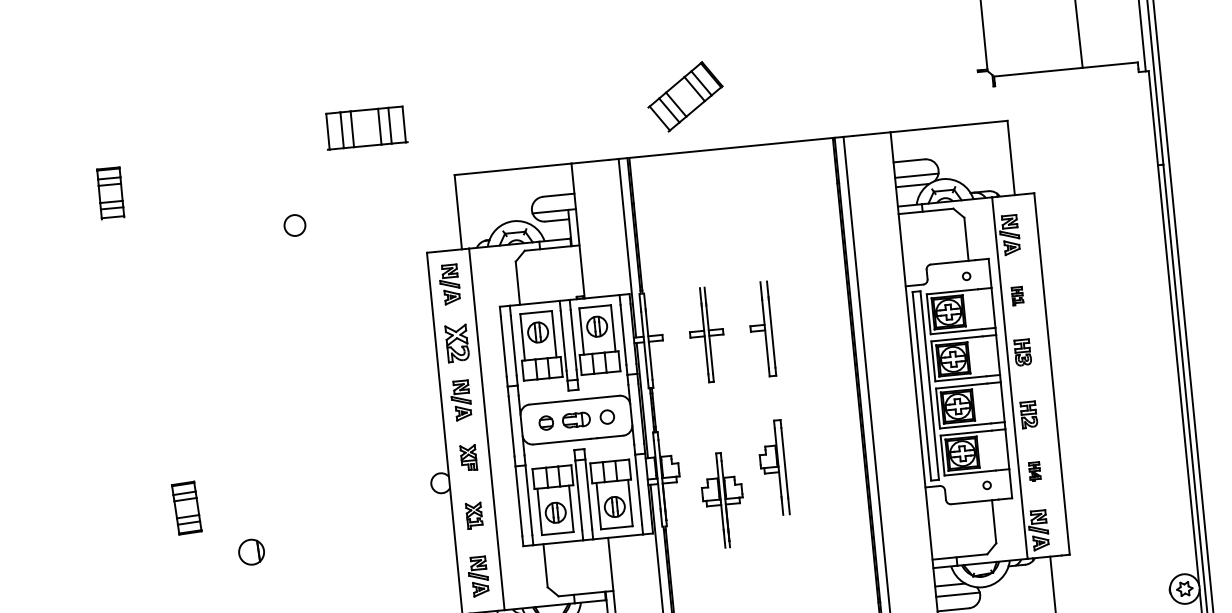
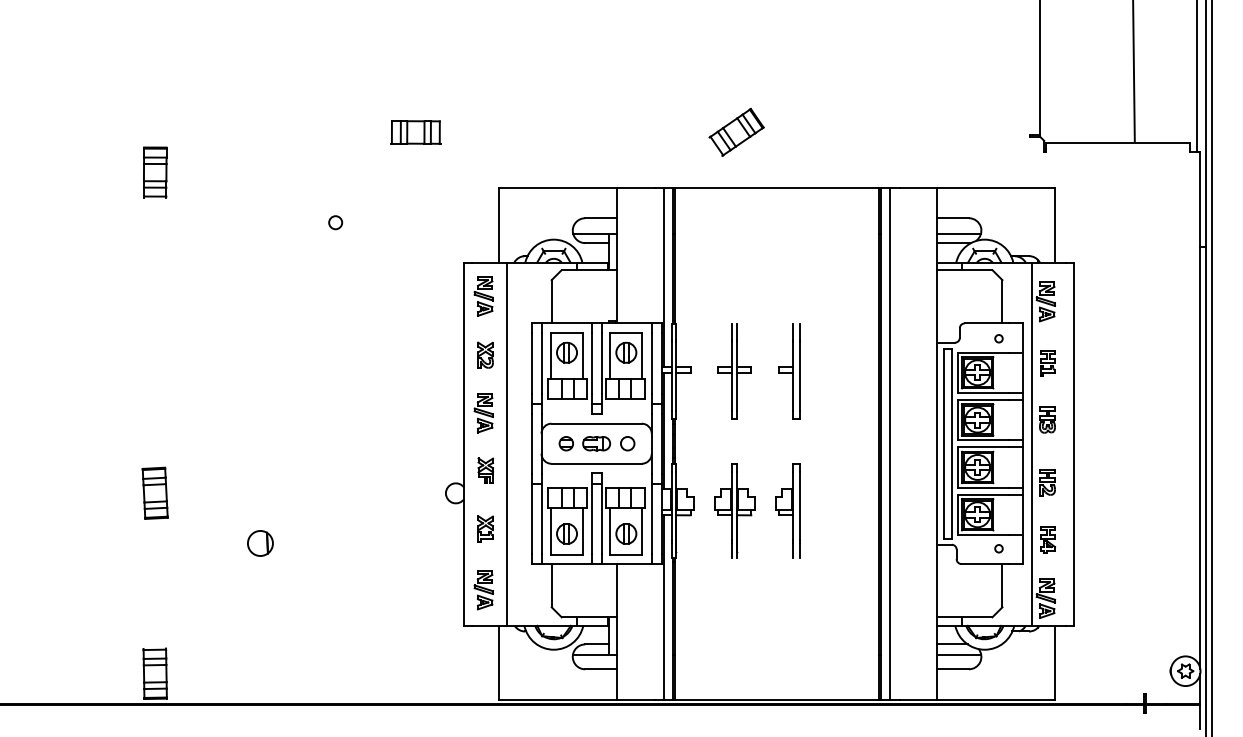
part: (685, 95) -> (736, 131), size x0.71
part: (365, 128) -> (415, 132), size x0.62
circle: (294, 225) -> (335, 222), size x0.62
part: (1017, 296) -> (1047, 363), size x1.43
part: (457, 342) -> (485, 354), size x0.71
part: (1034, 471) -> (1047, 539), size x1.43
part: (722, 500) -> (734, 510), moved
part: (185, 507) -> (154, 492), moved

